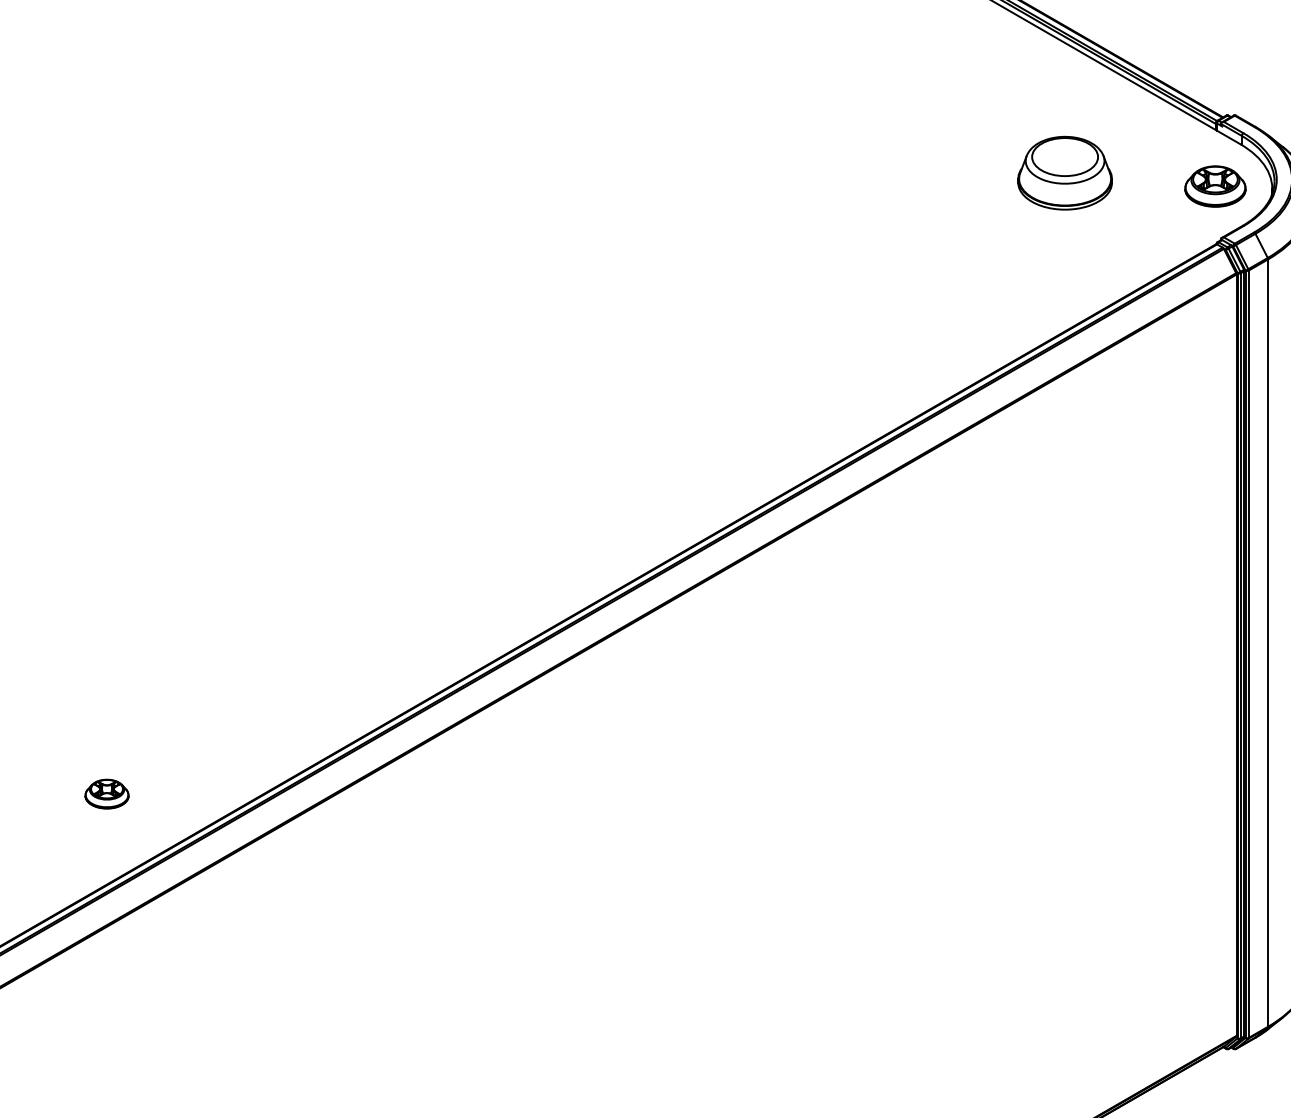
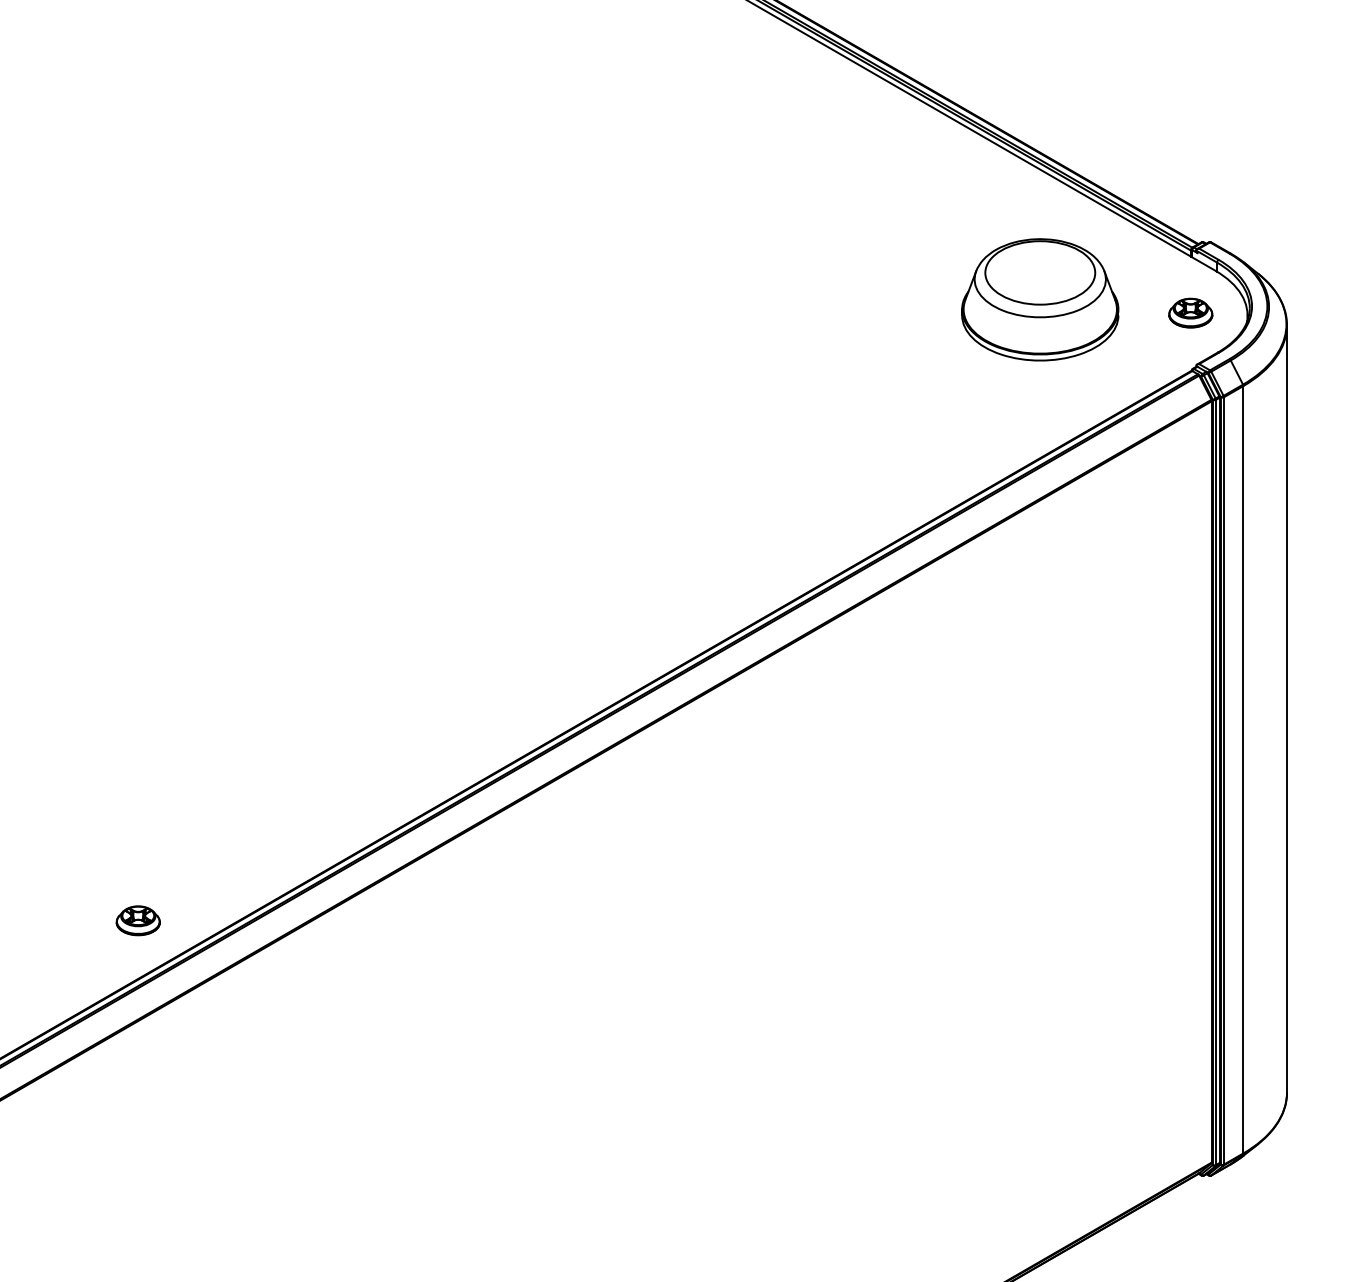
part: (1065, 172) -> (1040, 299), size x1.67
part: (1215, 185) -> (1190, 312), size x0.71
part: (106, 793) -> (137, 920), moved

